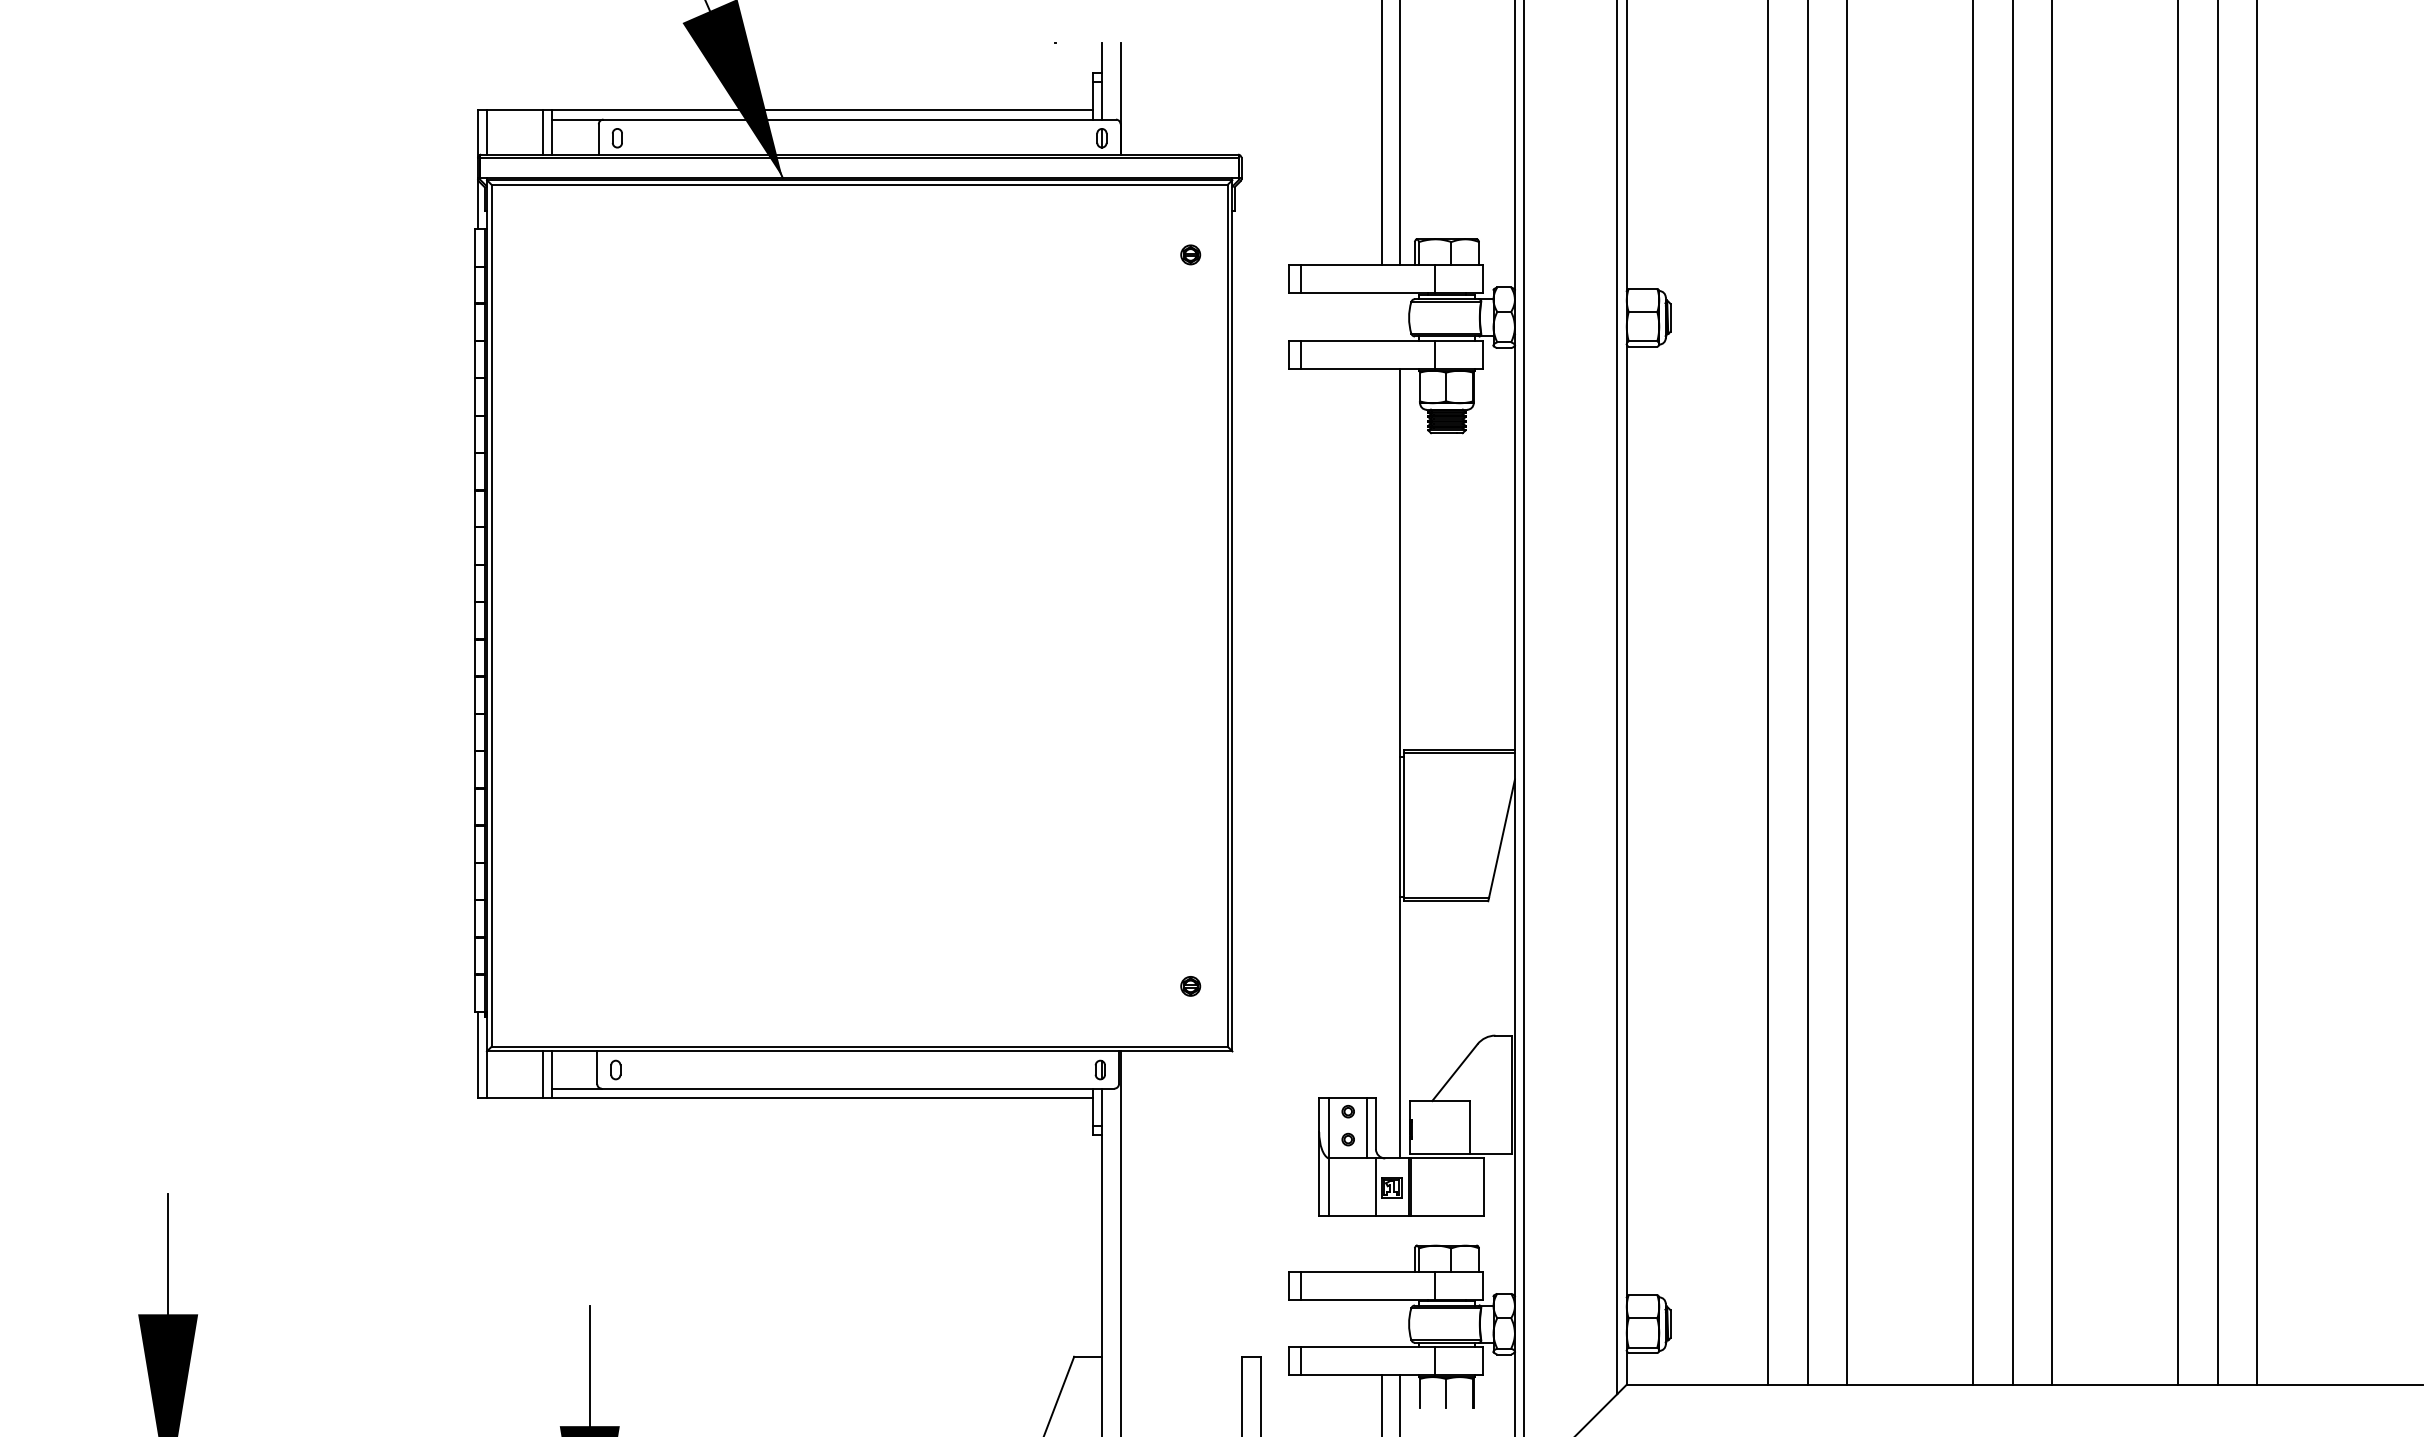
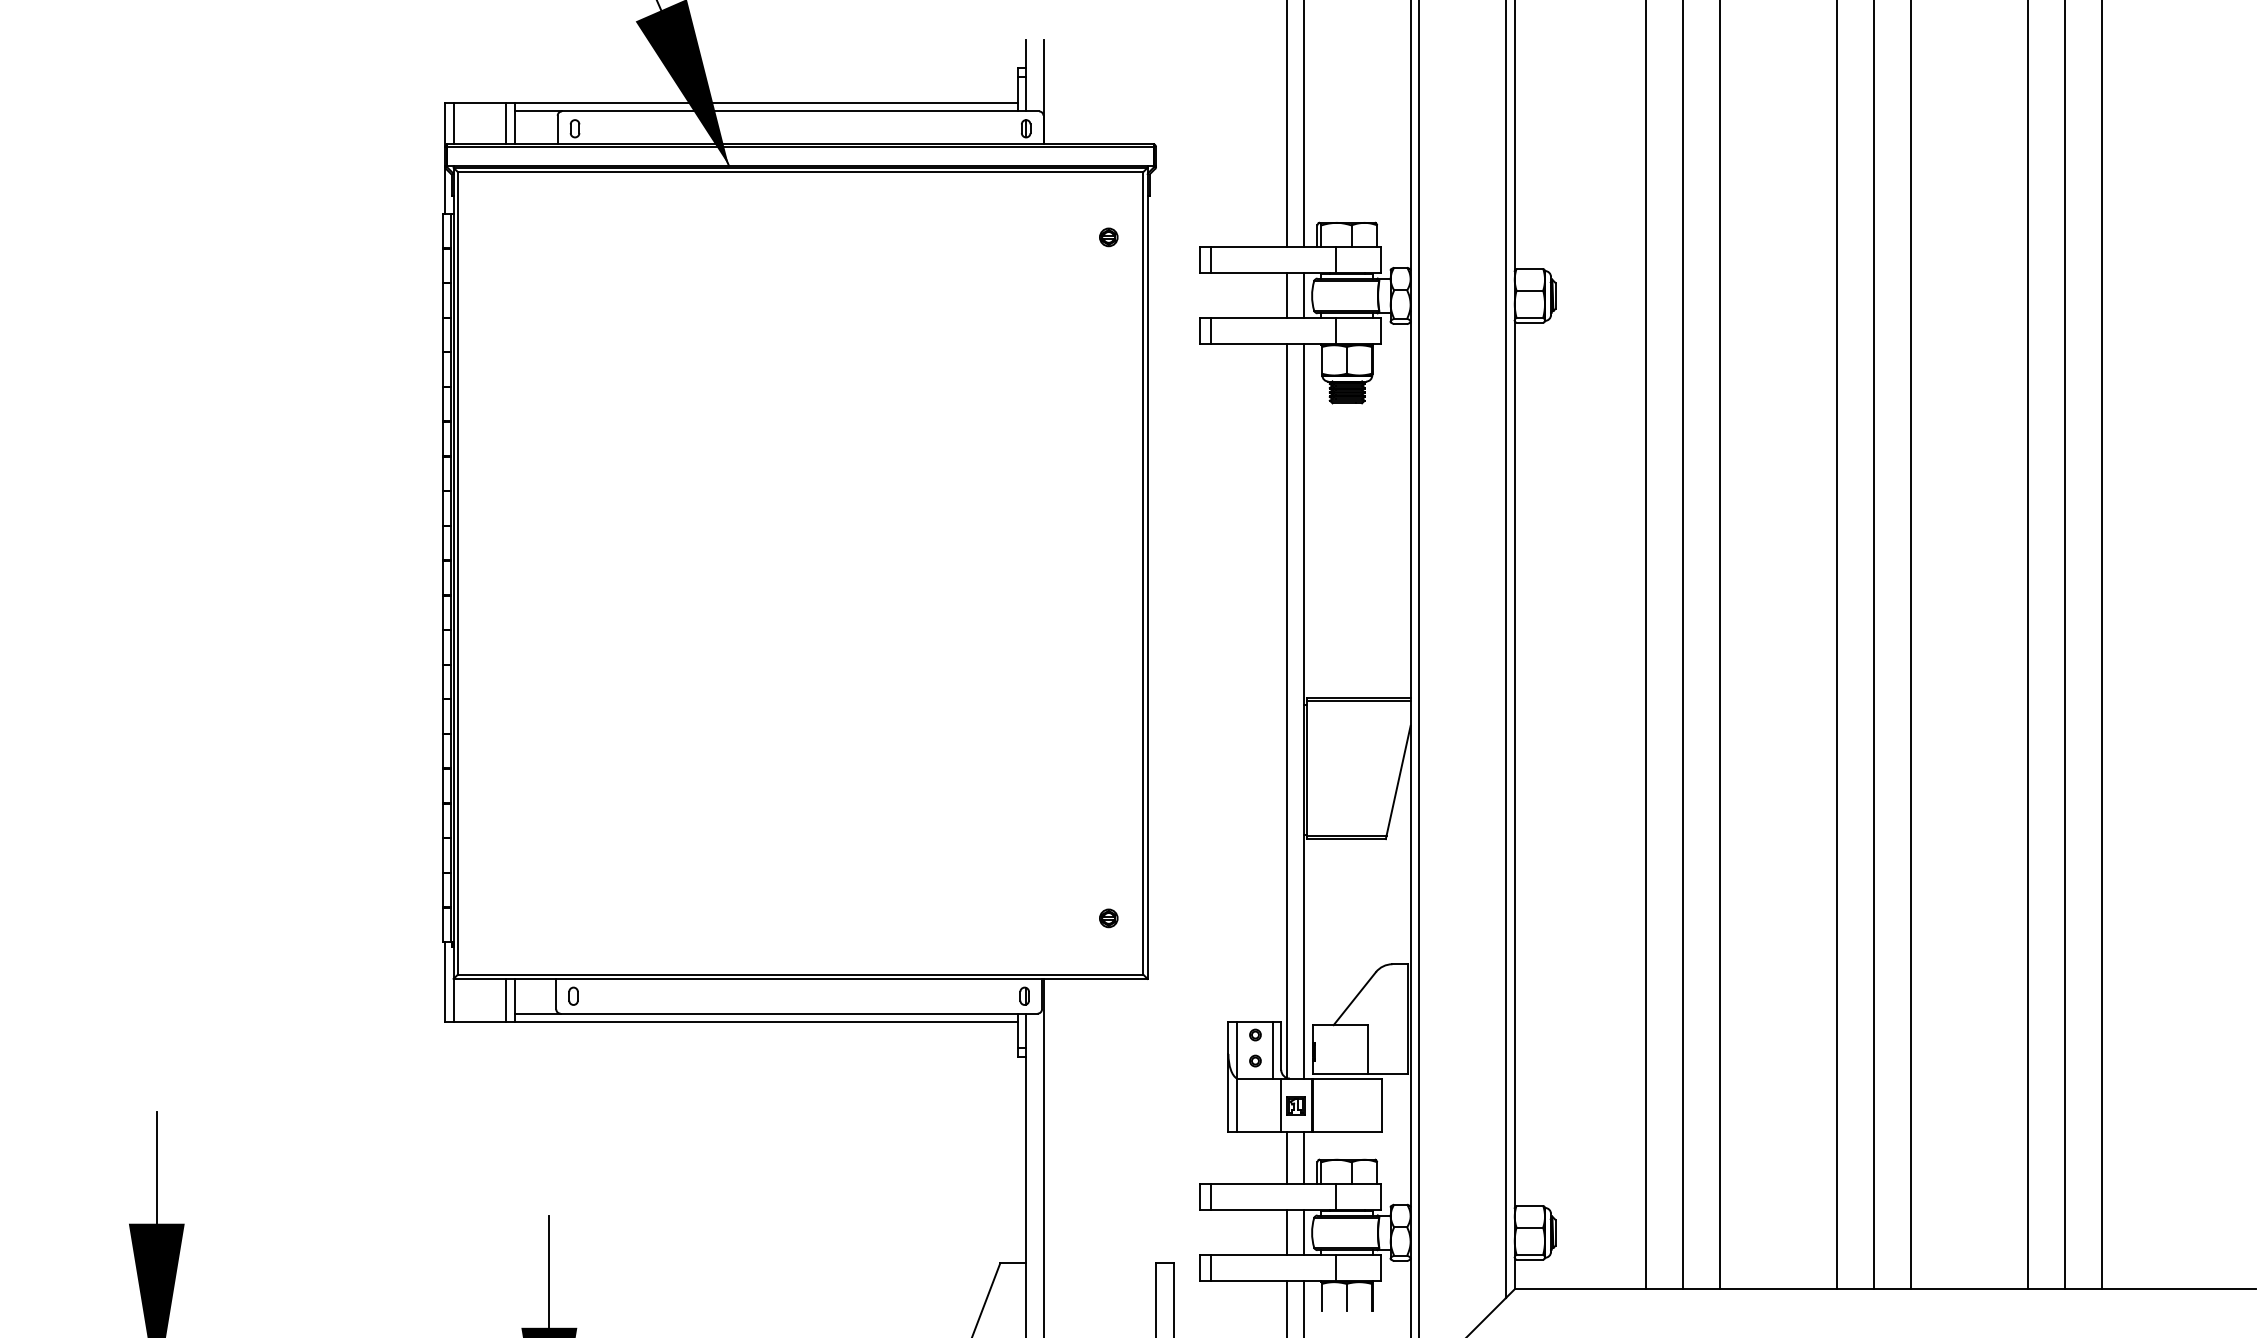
line: (1381, 317) -> (1286, 295), added
line: (1399, 317) -> (1303, 295), added
line: (1381, 763) -> (1286, 710), added
line: (1381, 1244) -> (1286, 1158), added
line: (1399, 1244) -> (1303, 1158), added
line: (1381, 1323) -> (1286, 1232), added
line: (1399, 1323) -> (1303, 1232), added

